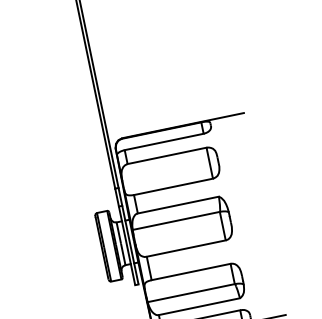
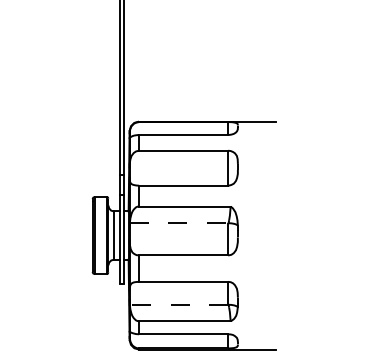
line: (176, 221) -> (179, 223), solid -> dashed
line: (190, 293) -> (178, 304), solid -> dashed

